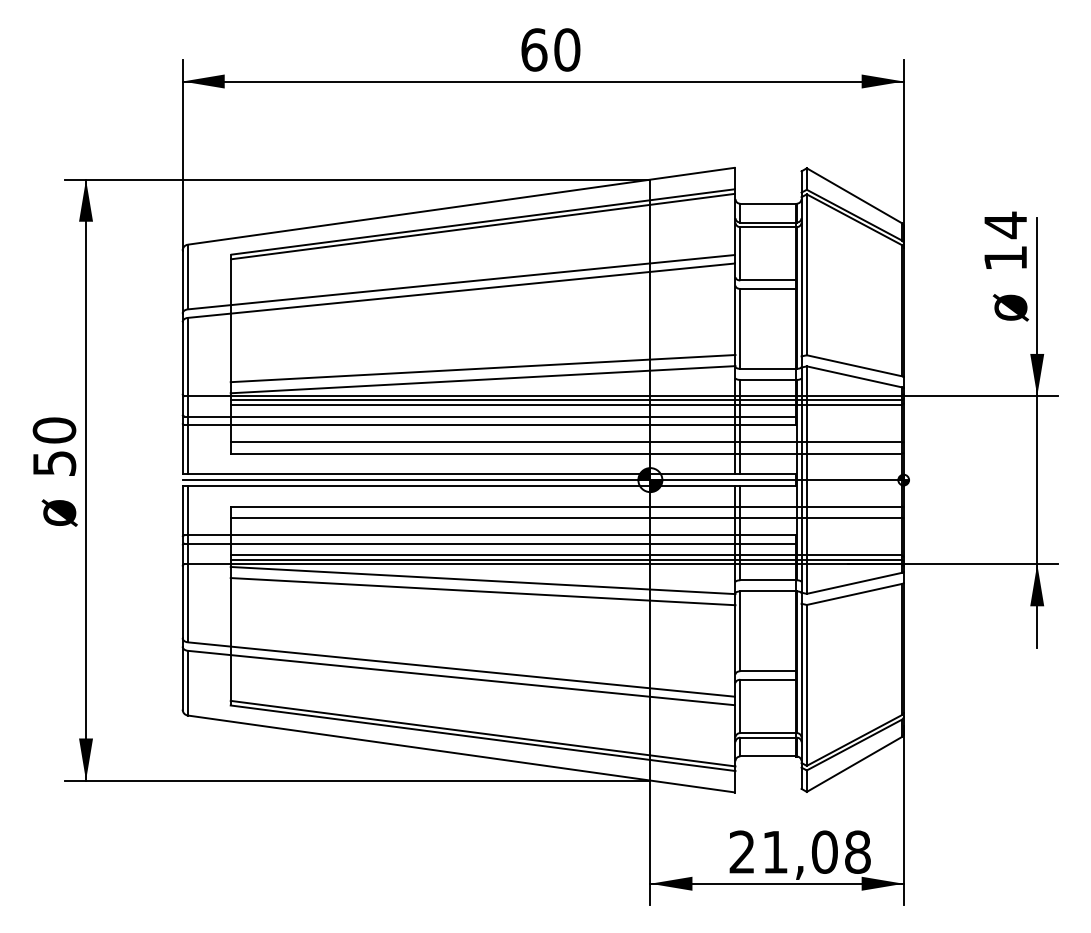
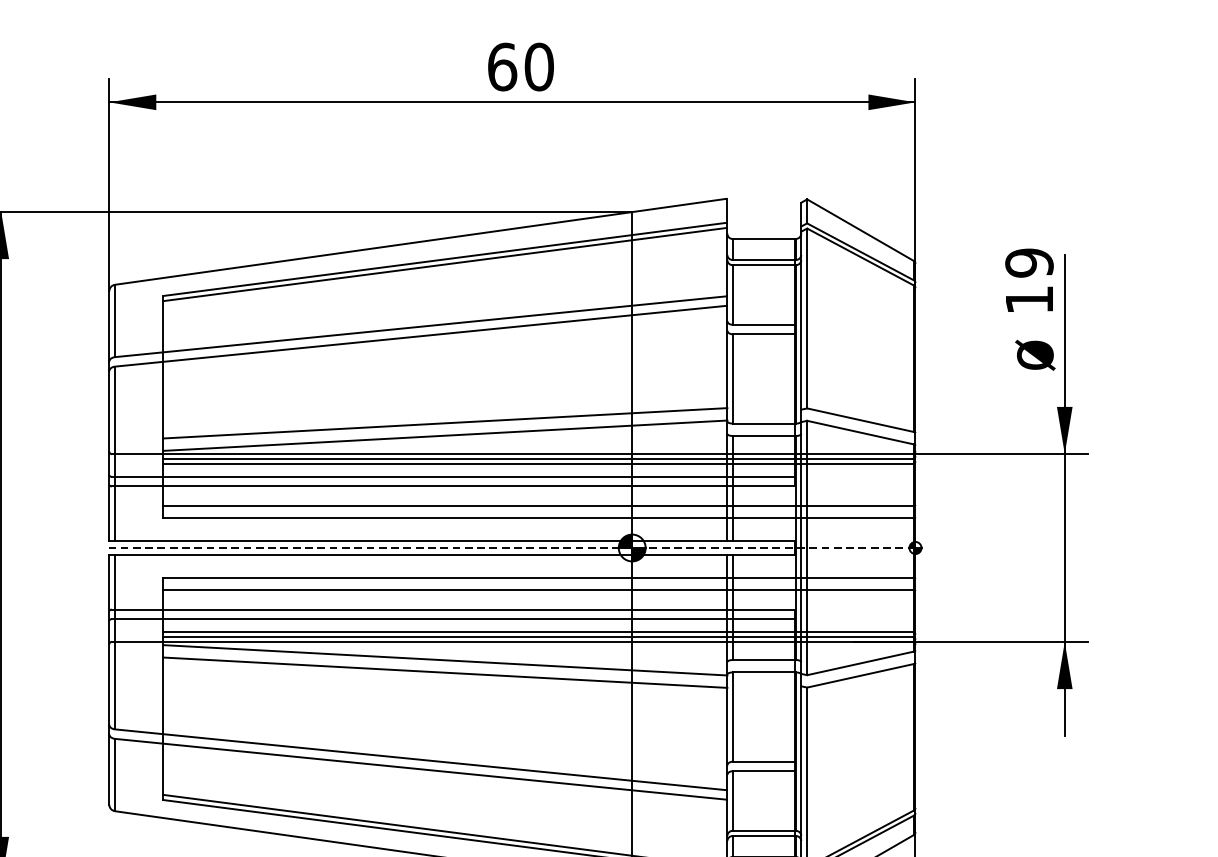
text: (1005, 225) -> (1029, 263), 14 -> 19
line: (543, 480) -> (512, 548), solid -> dashed

